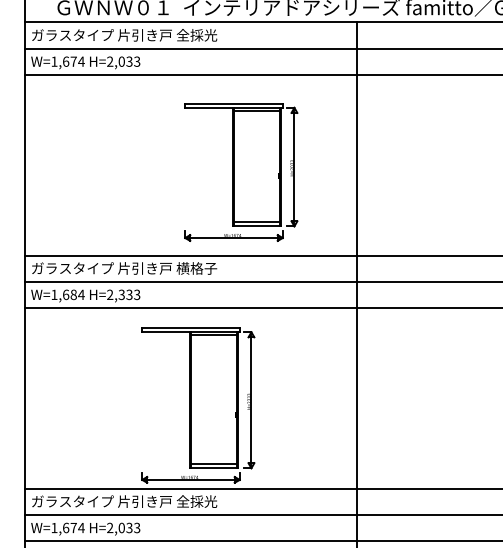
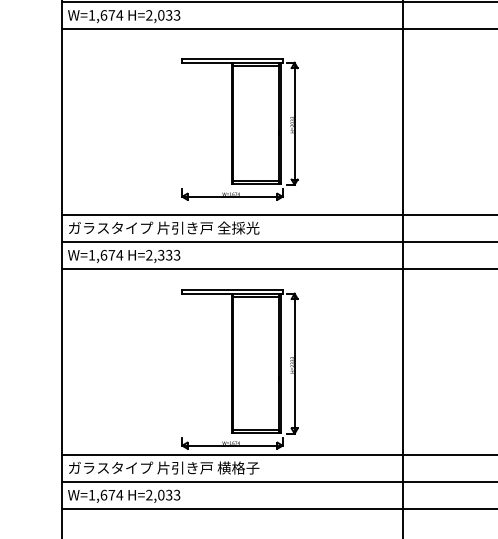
part: (241, 172) -> (240, 129), moved
text: (196, 268) -> (238, 228), ガラスタイプ 片引き戸 横格子 -> ガラスタイプ 片引き戸 全採光
text: (73, 294) -> (111, 254), W=1,684 -> W=1,674
text: (196, 501) -> (238, 467), ガラスタイプ 片引き戸 全採光 -> ガラスタイプ 片引き戸 横格子

